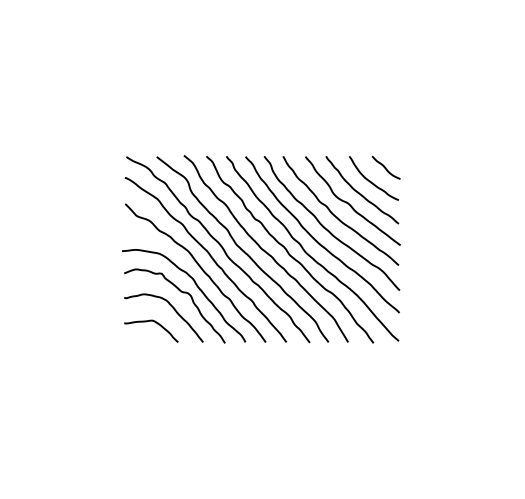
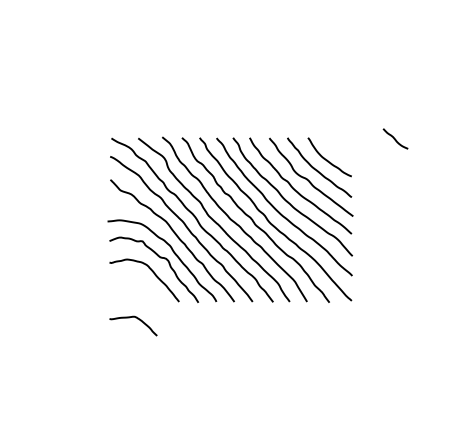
curve: (386, 167) -> (395, 138), moved
curve: (155, 323) -> (137, 319), moved

